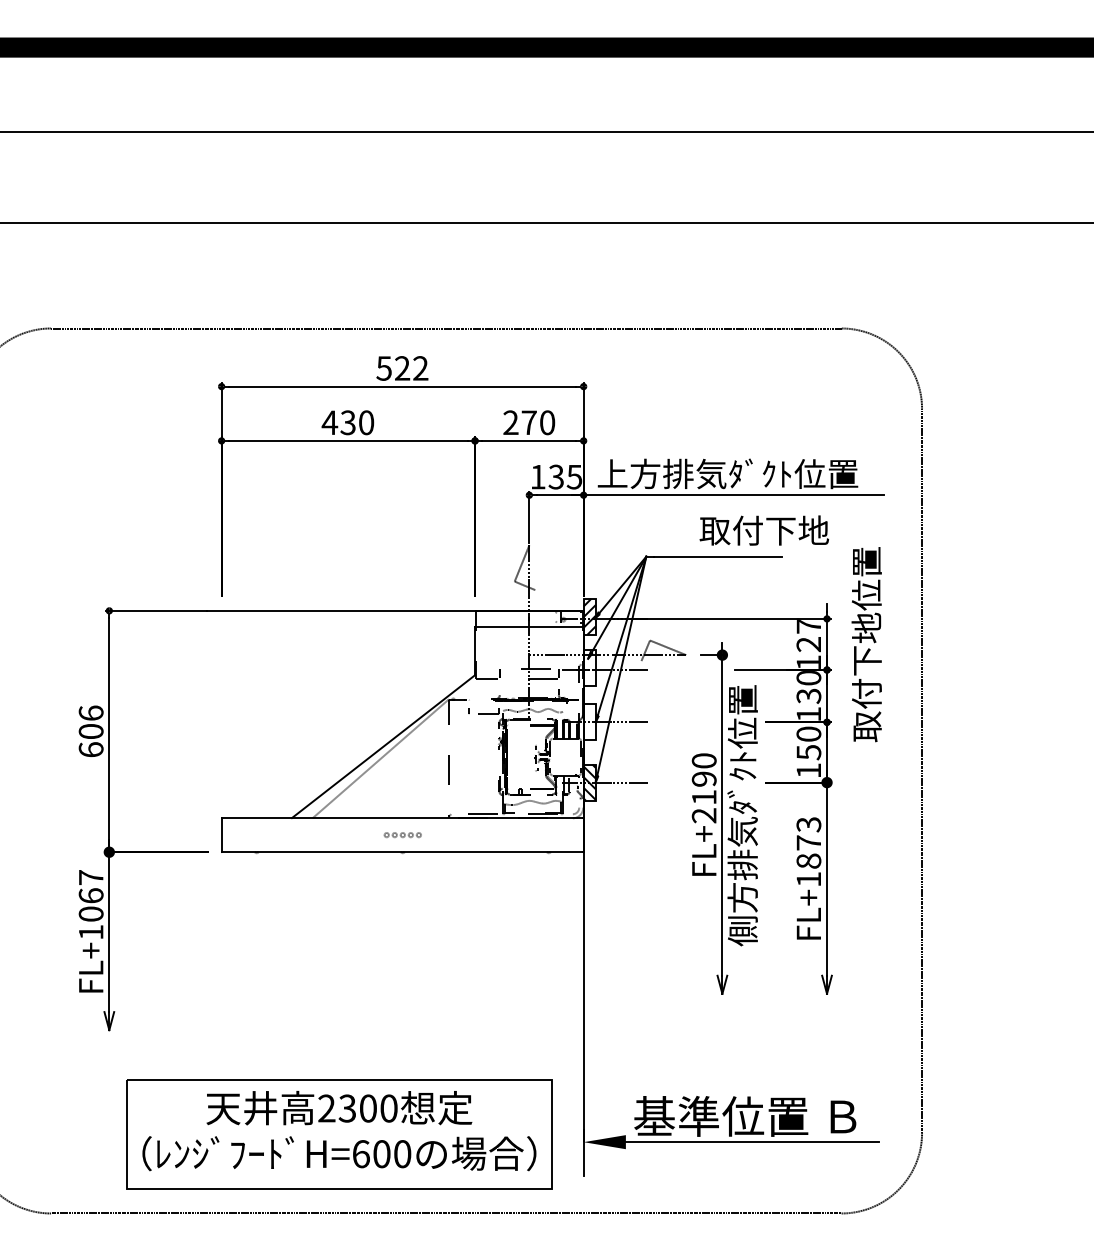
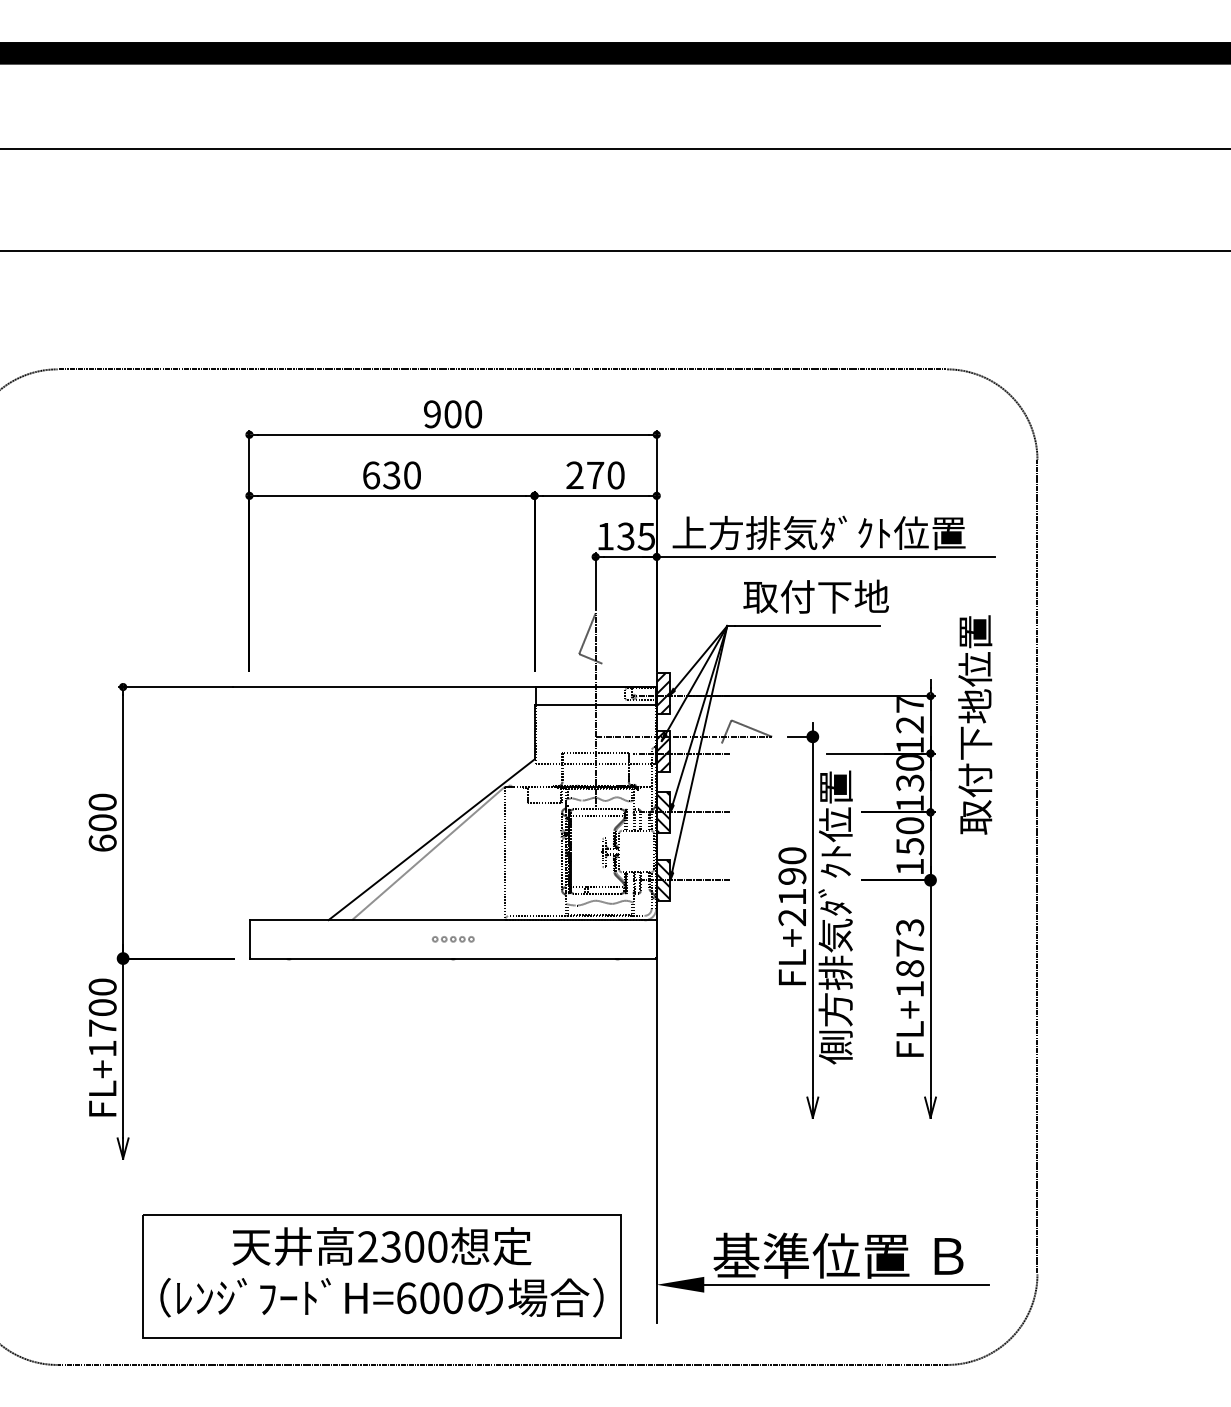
text: (402, 368) -> (452, 414), 522 -> 900
text: (329, 422) -> (370, 475), 430 -> 630
text: (763, 530) -> (815, 596), moved
hatch: (589, 667) -> (663, 750), added
text: (90, 712) -> (101, 801), 606 -> 600
hatch: (589, 722) -> (663, 812), added
text: (90, 895) -> (101, 1007), FL+1067 -> FL+1700

